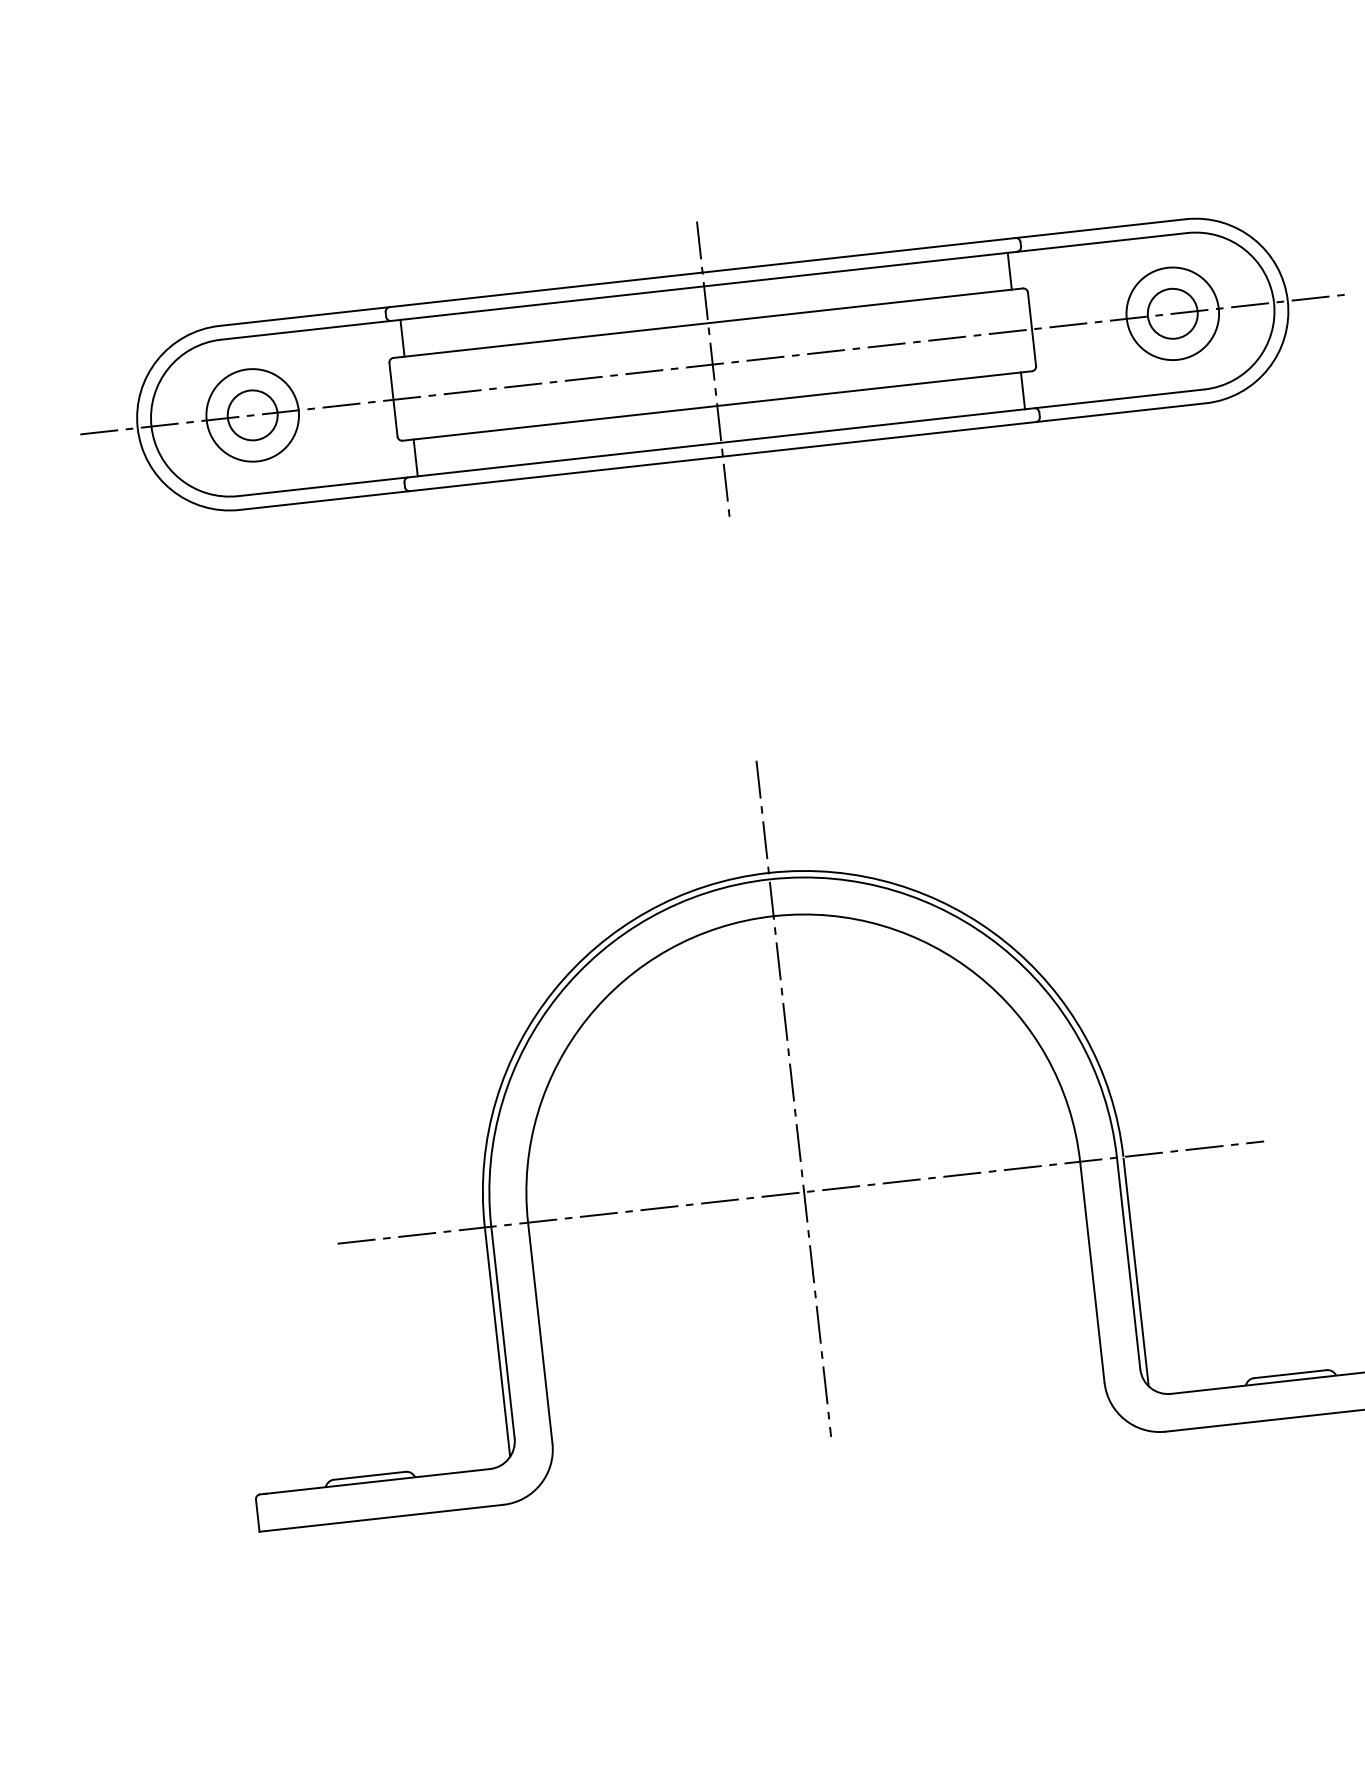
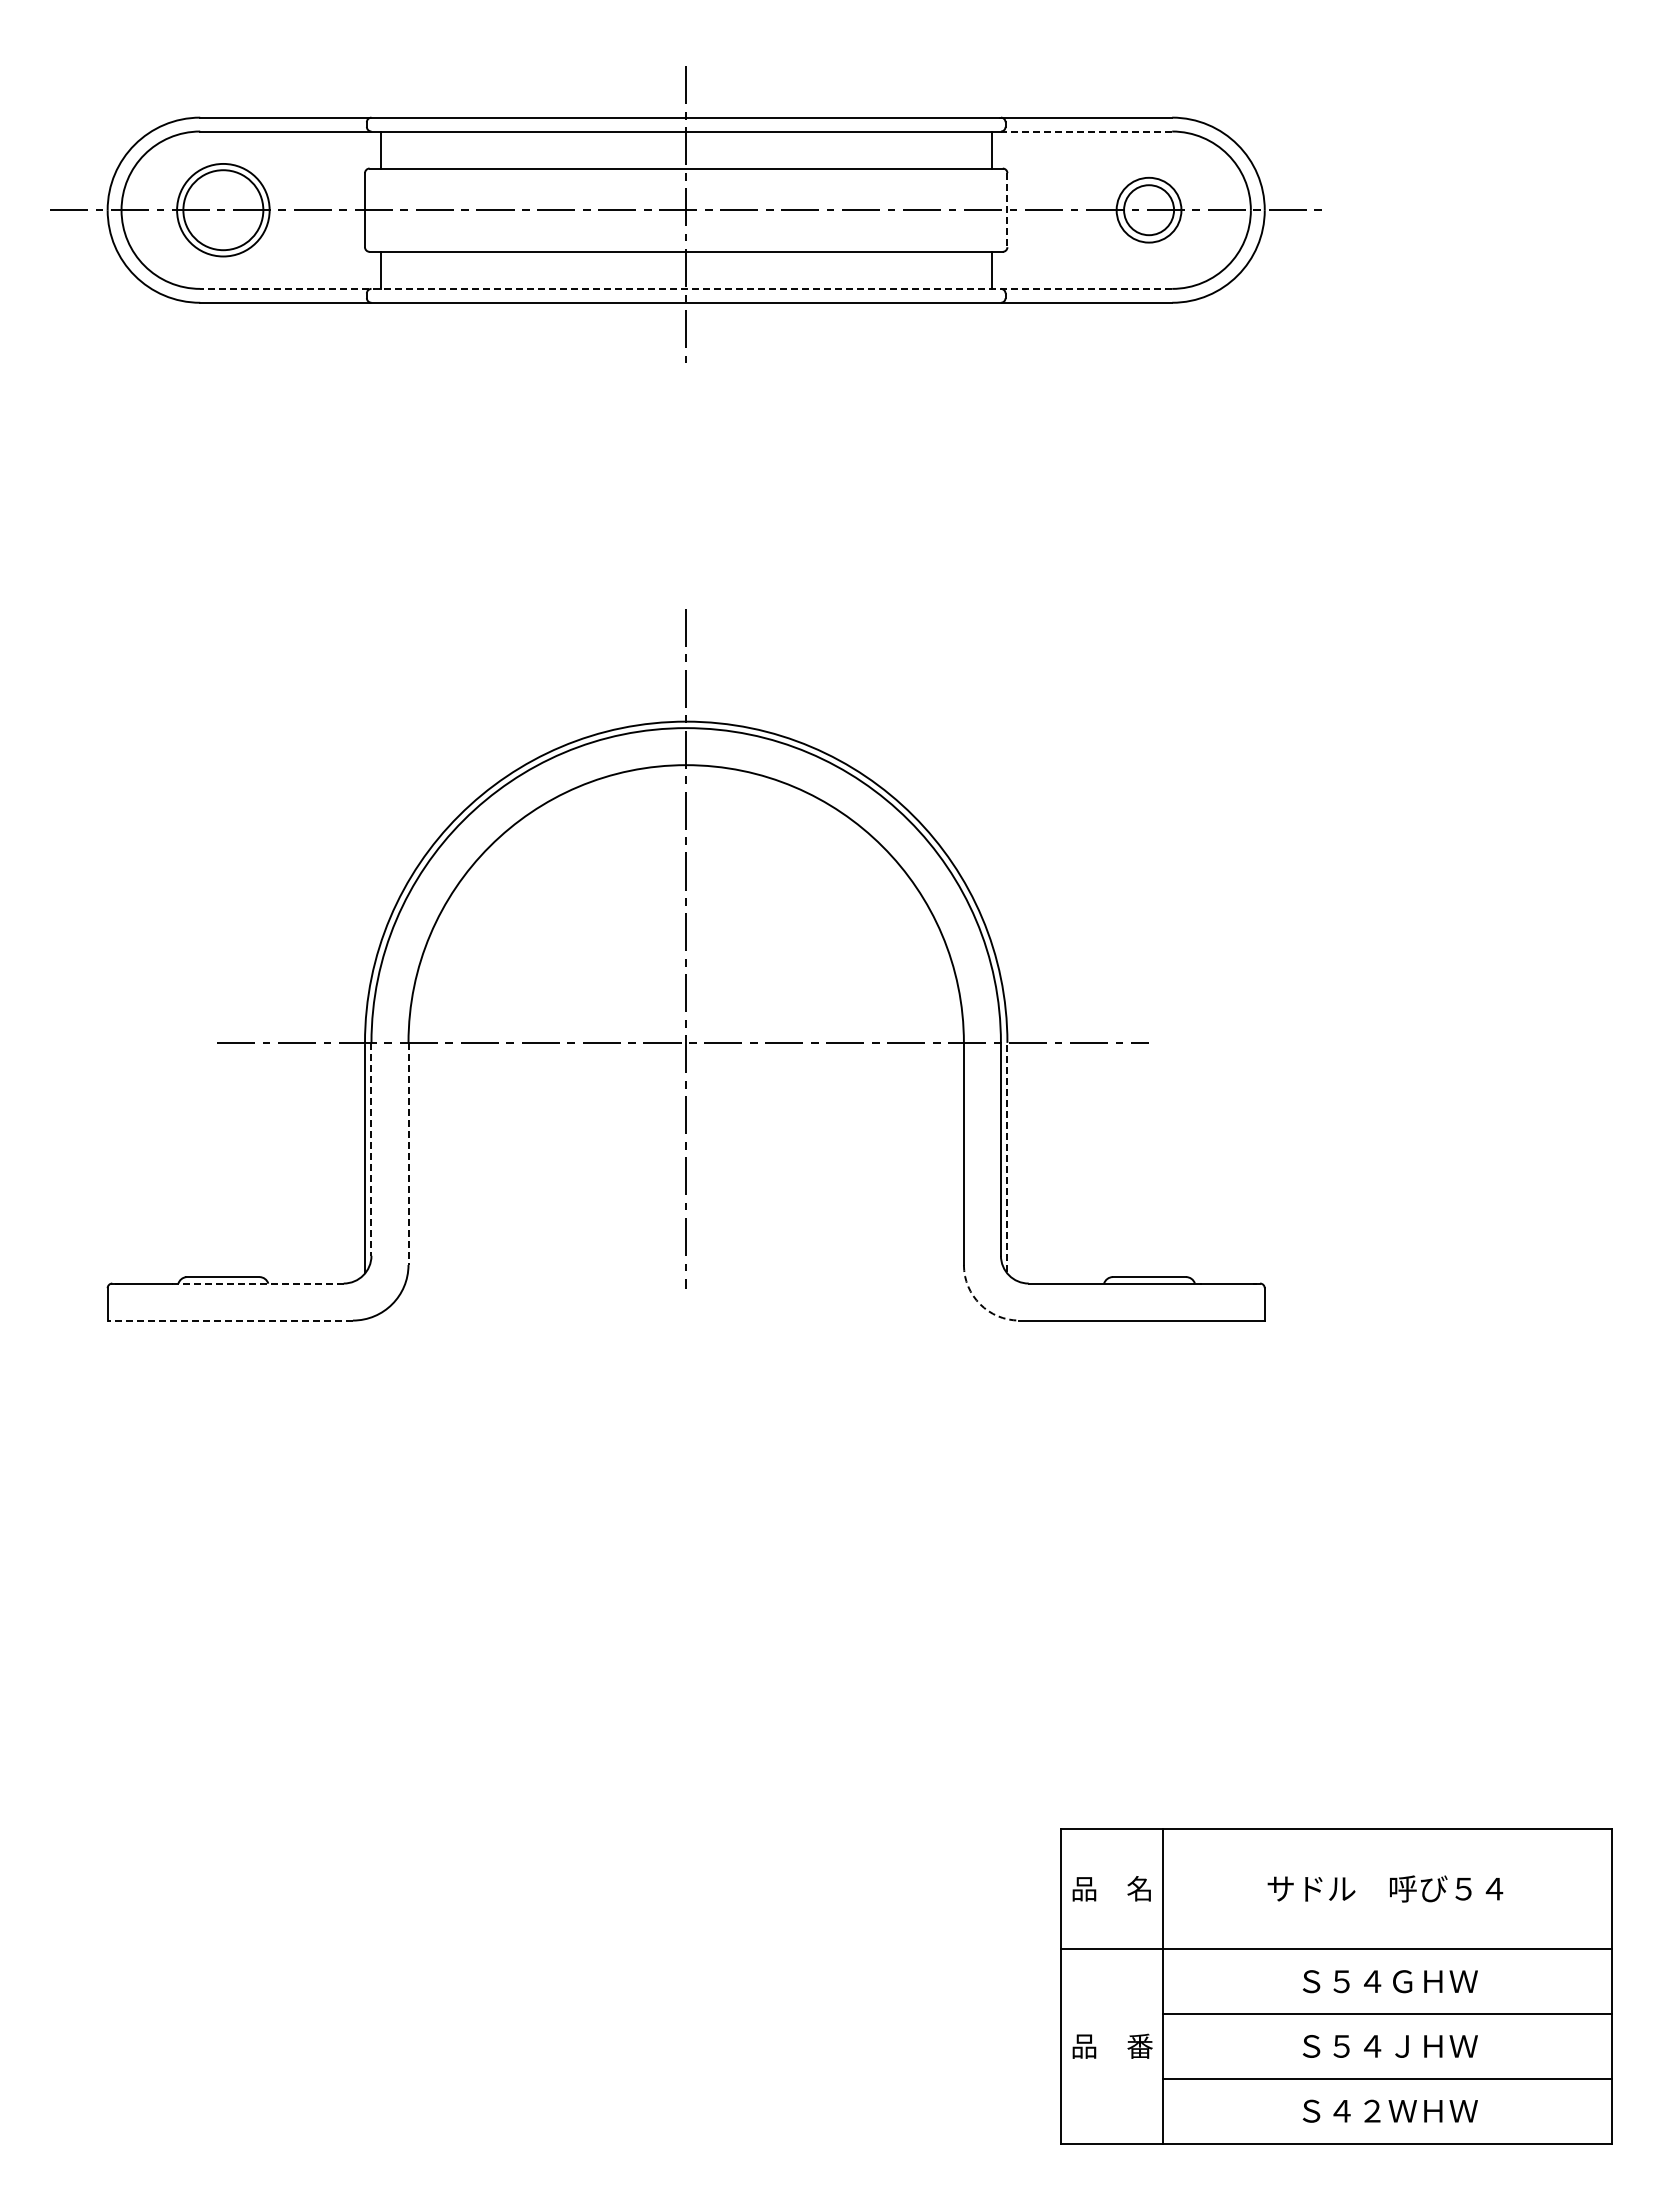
line: (1101, 242) -> (1086, 131), solid -> dashed
circle: (1172, 313) -> (1148, 209), size x0.7
line: (1032, 329) -> (1007, 210), solid -> dashed
circle: (252, 415) -> (223, 210), size x1.6
line: (721, 442) -> (686, 288), solid -> dashed
line: (1136, 1272) -> (1007, 1159), solid -> dashed
line: (503, 1332) -> (371, 1149), solid -> dashed
line: (540, 1333) -> (408, 1154), solid -> dashed
arc: (1125, 1419) -> (980, 1304), solid -> dashed
line: (404, 1478) -> (257, 1283), solid -> dashed
line: (381, 1518) -> (230, 1320), solid -> dashed

